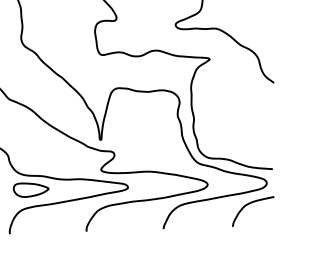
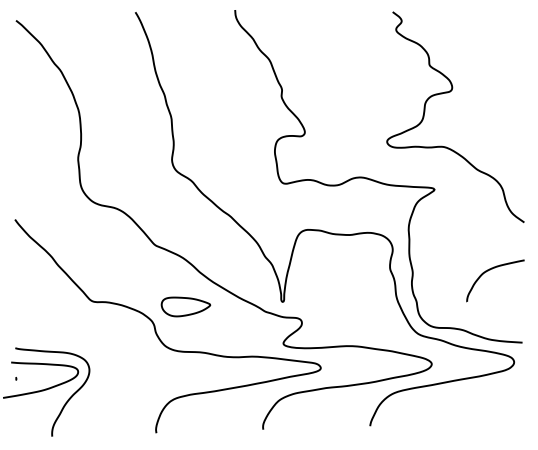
part: (30, 189) -> (185, 306), moved
curve: (249, 204) -> (490, 270), moved

